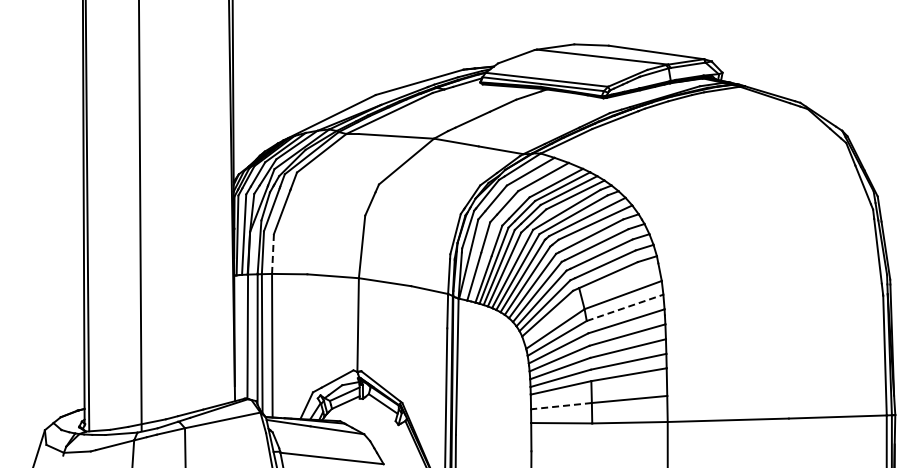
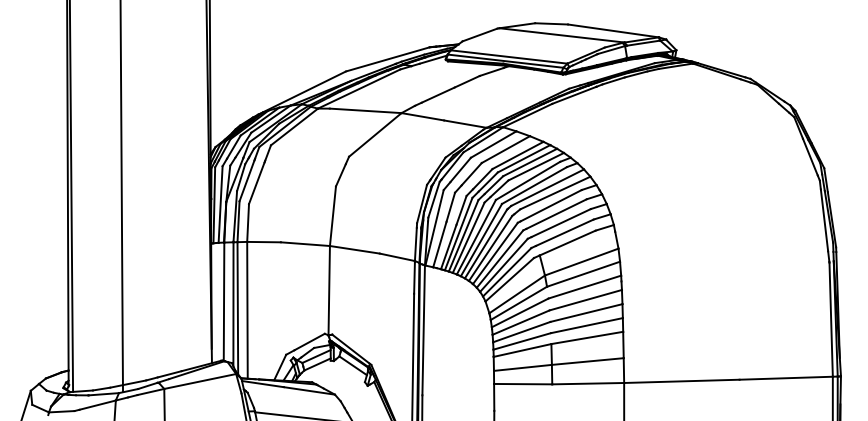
line: (272, 254) -> (247, 223), dashed -> solid
line: (625, 307) -> (583, 273), dashed -> solid
line: (561, 406) -> (522, 368), dashed -> solid

